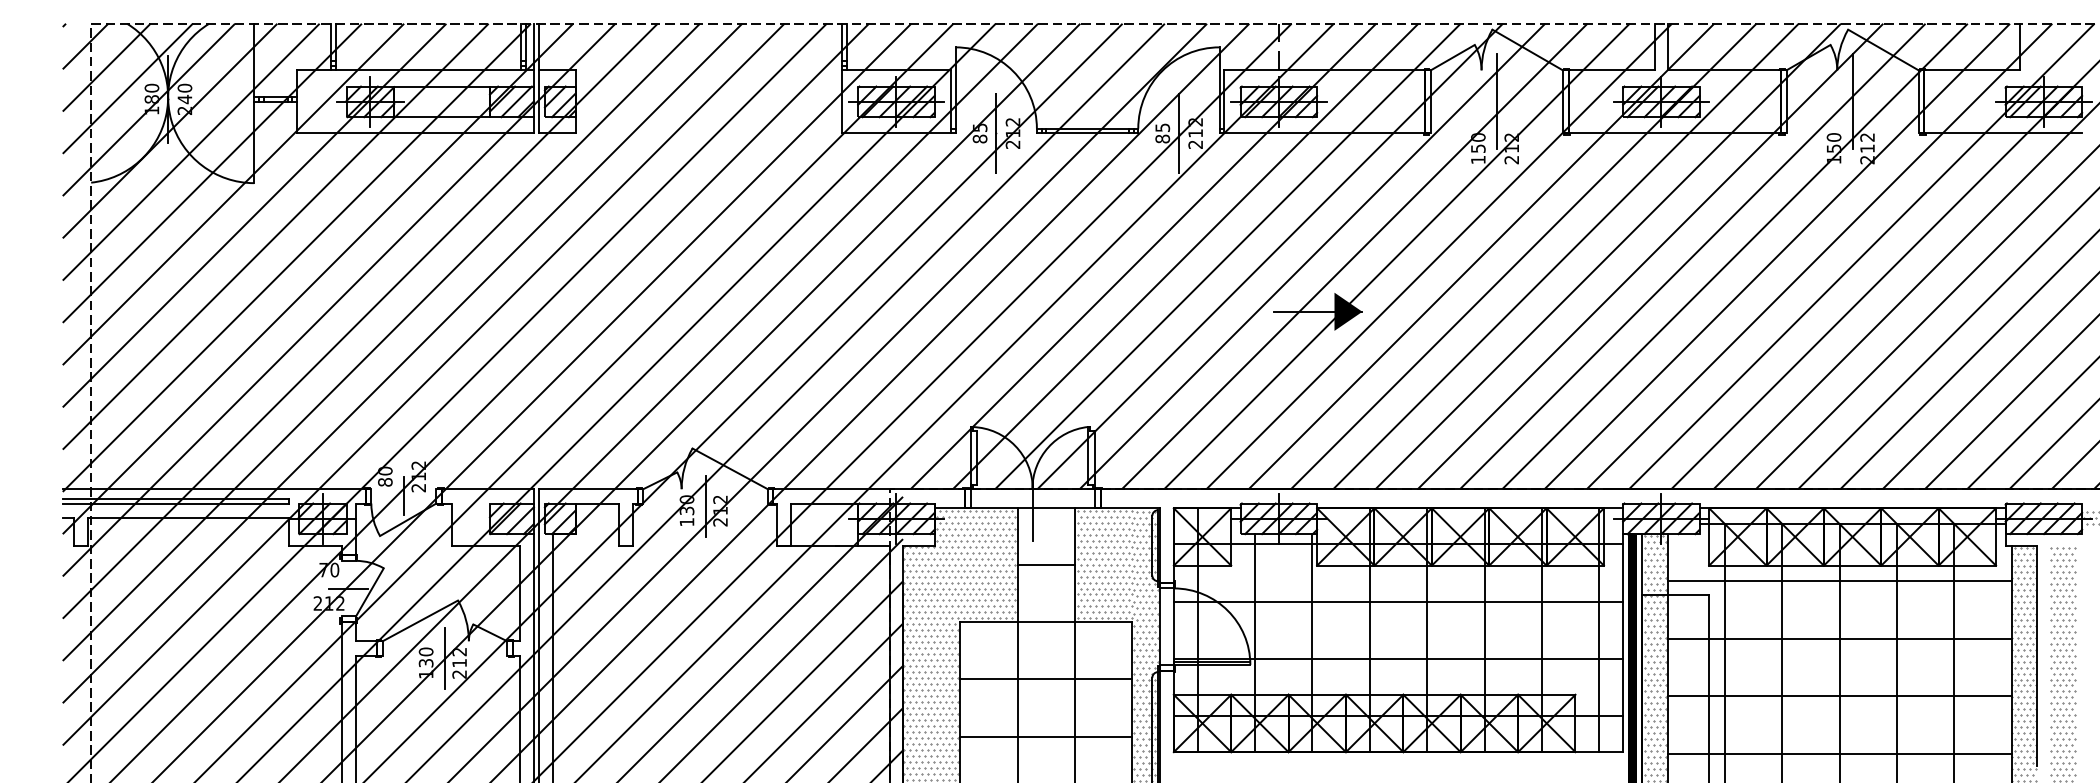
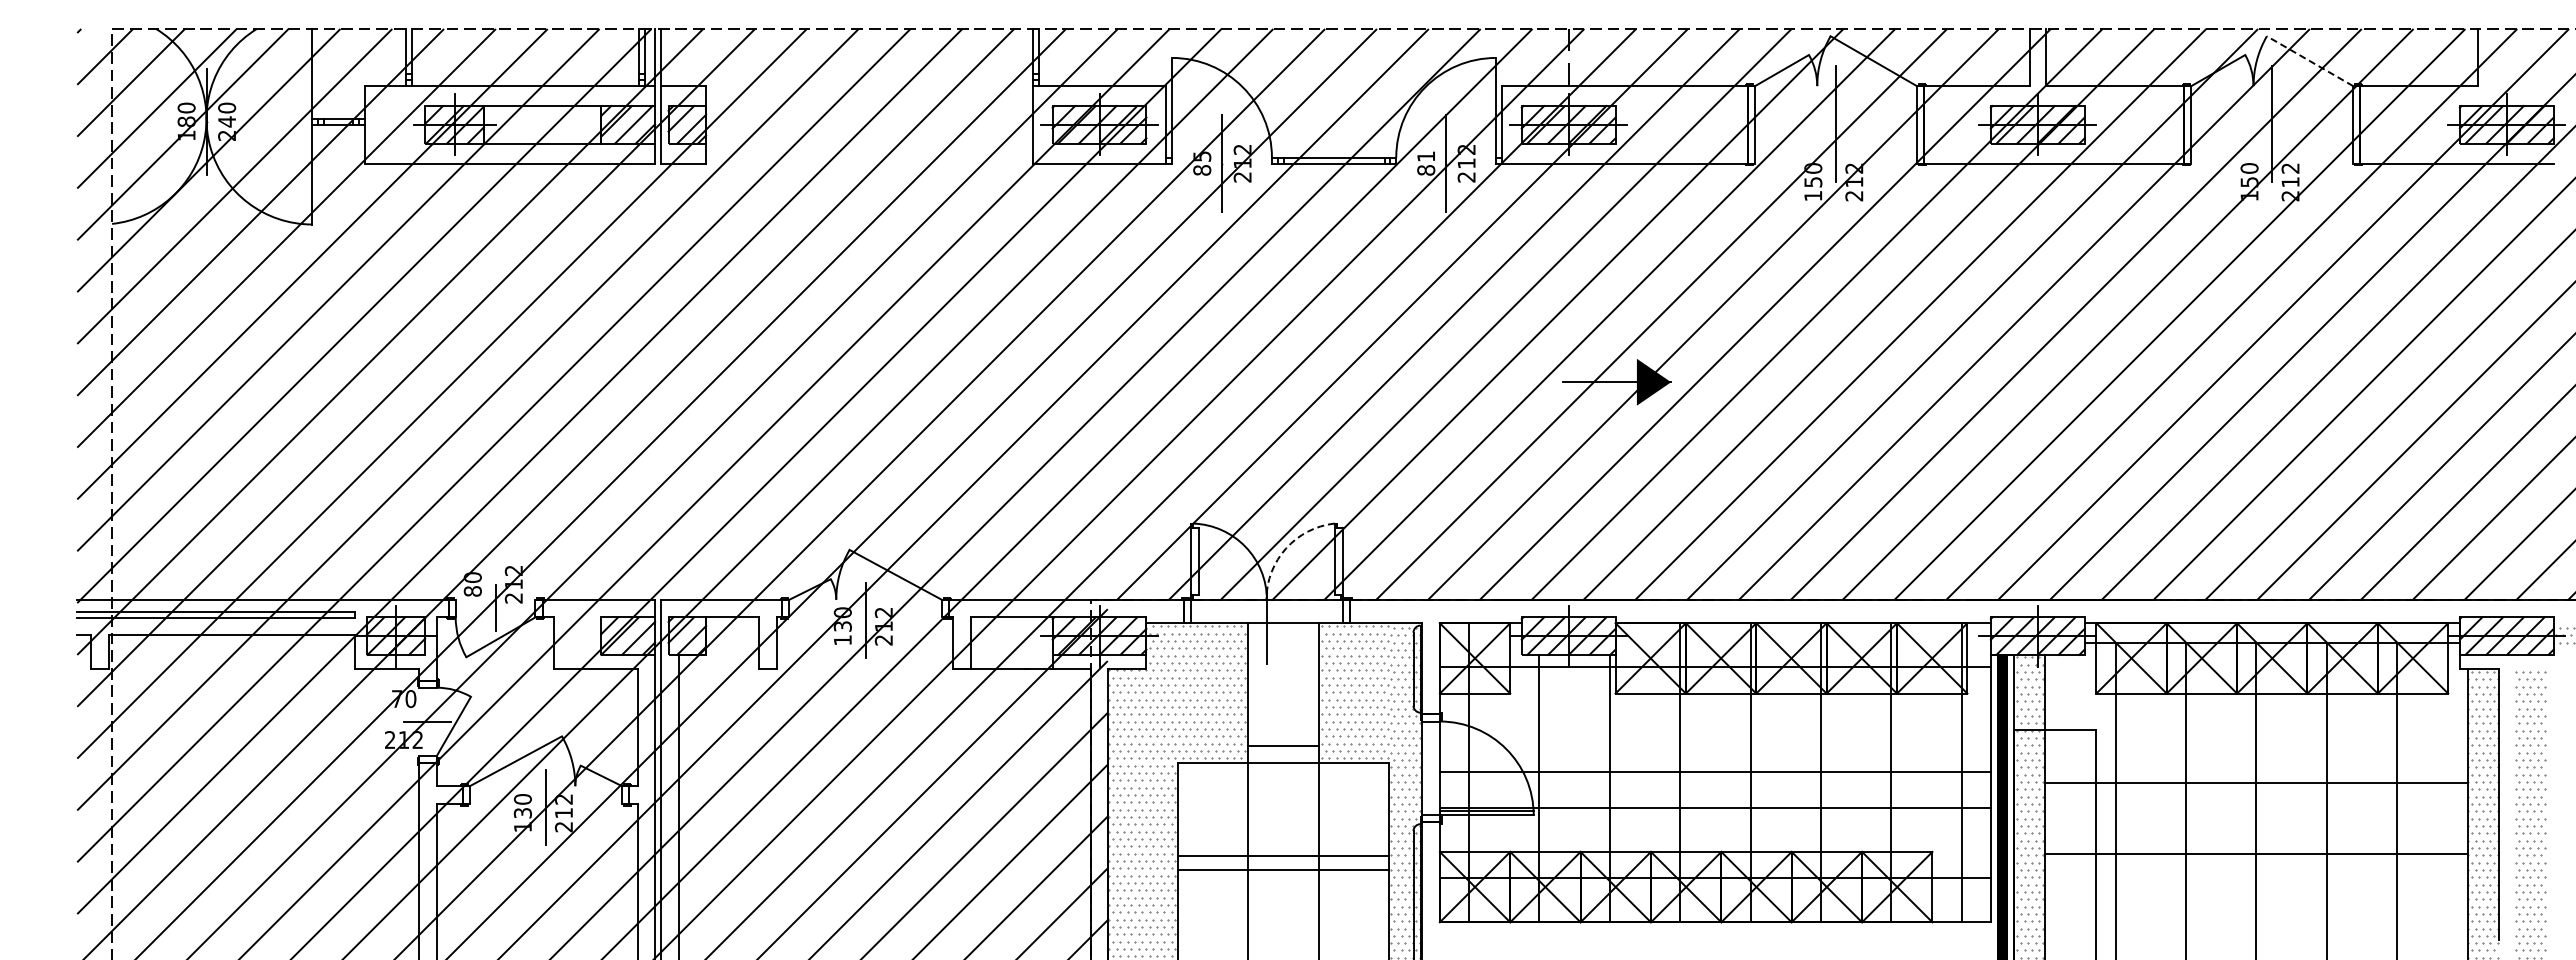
line: (1883, 50) -> (2310, 61), solid -> dashed
text: (1162, 127) -> (1426, 156), 85 -> 81
arc: (1048, 447) -> (1286, 548), solid -> dashed
line: (1046, 564) -> (1283, 746), moved
line: (1839, 581) -> (2256, 712), removed
line: (1397, 601) -> (1714, 771), moved
line: (1045, 679) -> (1282, 870), moved
line: (1045, 736) -> (1282, 855), moved
line: (1839, 753) -> (2256, 924), removed

